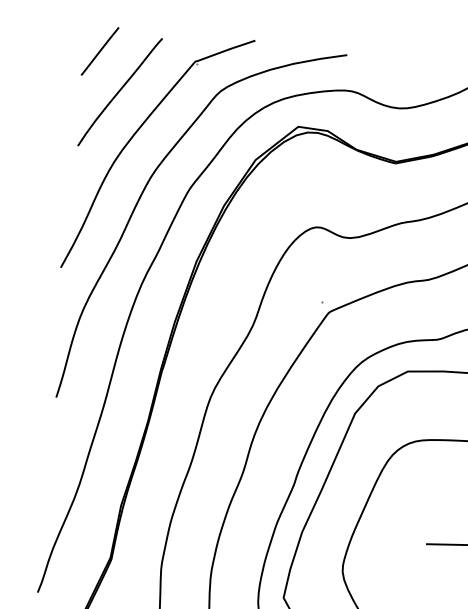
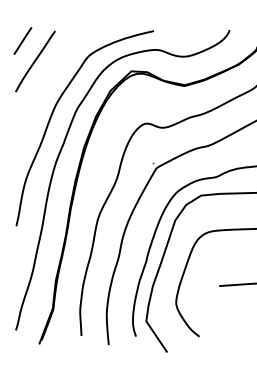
part: (137, 135) -> (46, 83), removed

